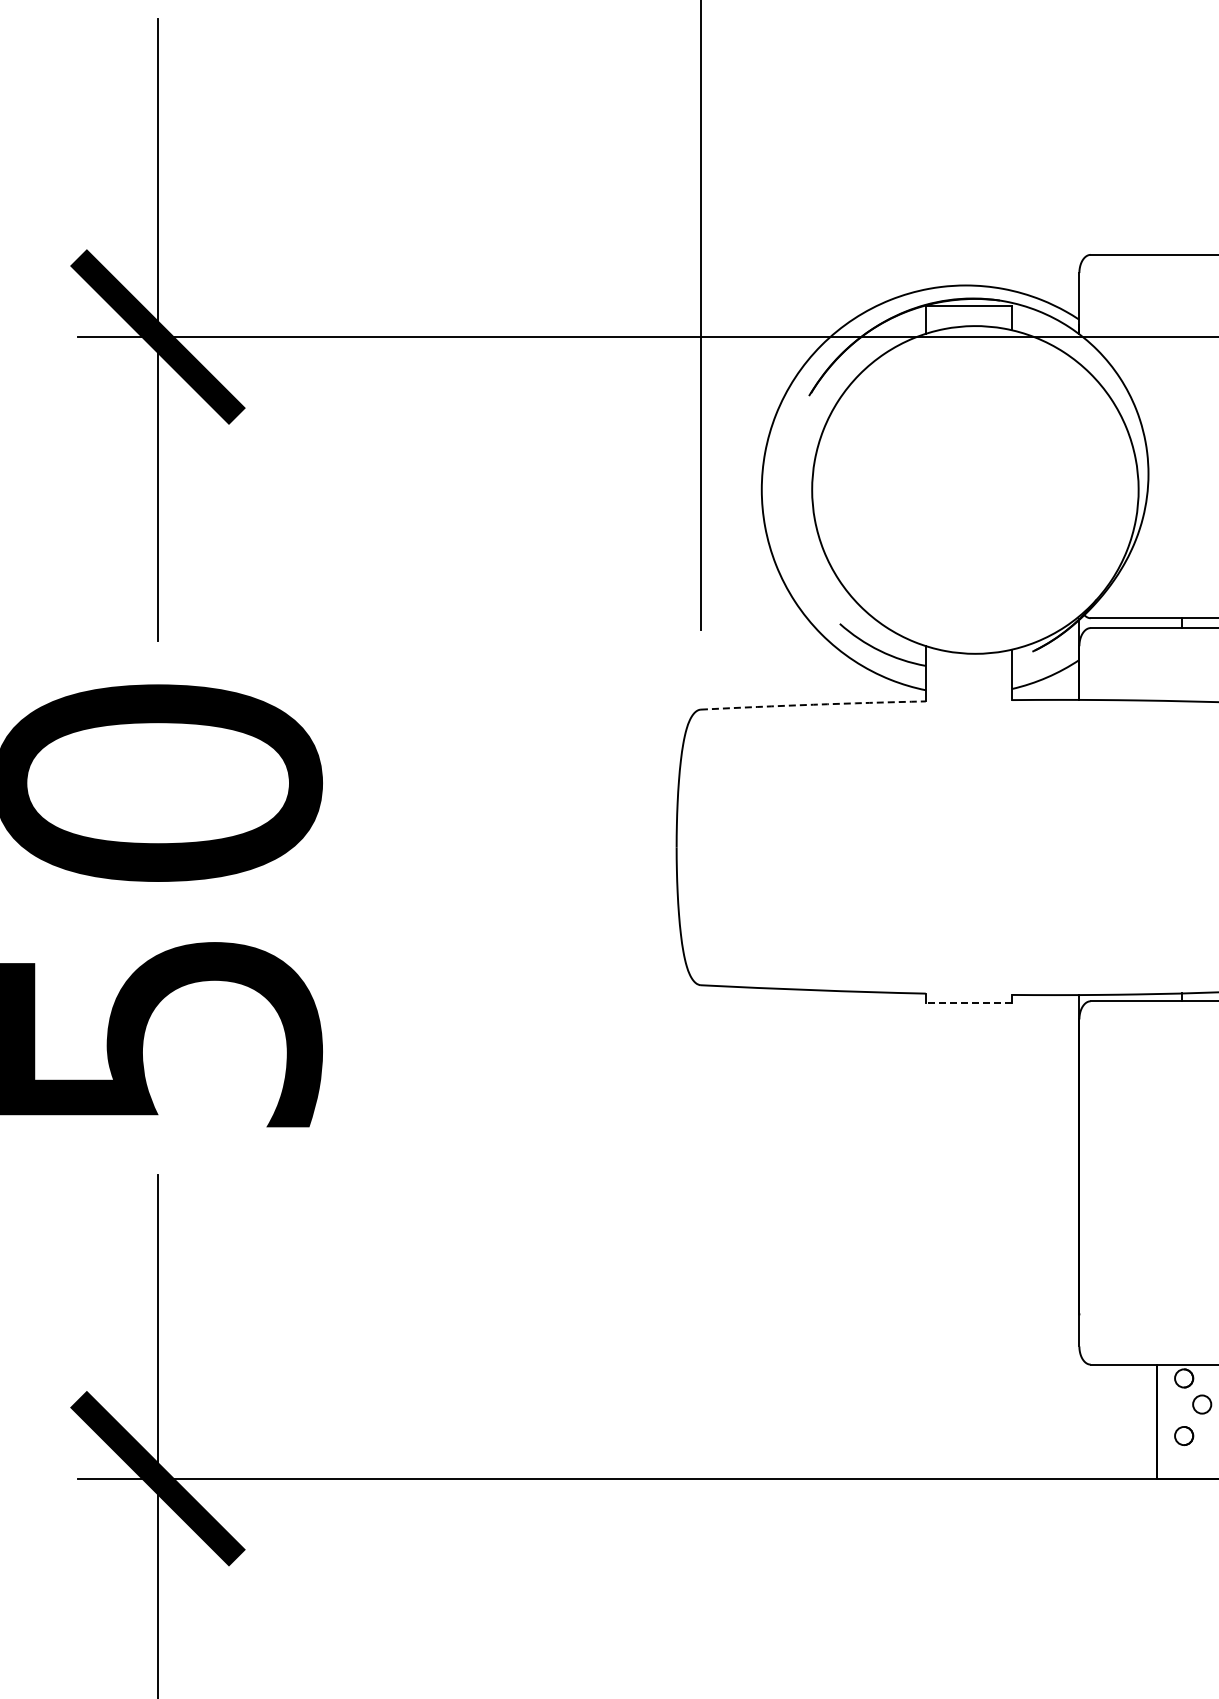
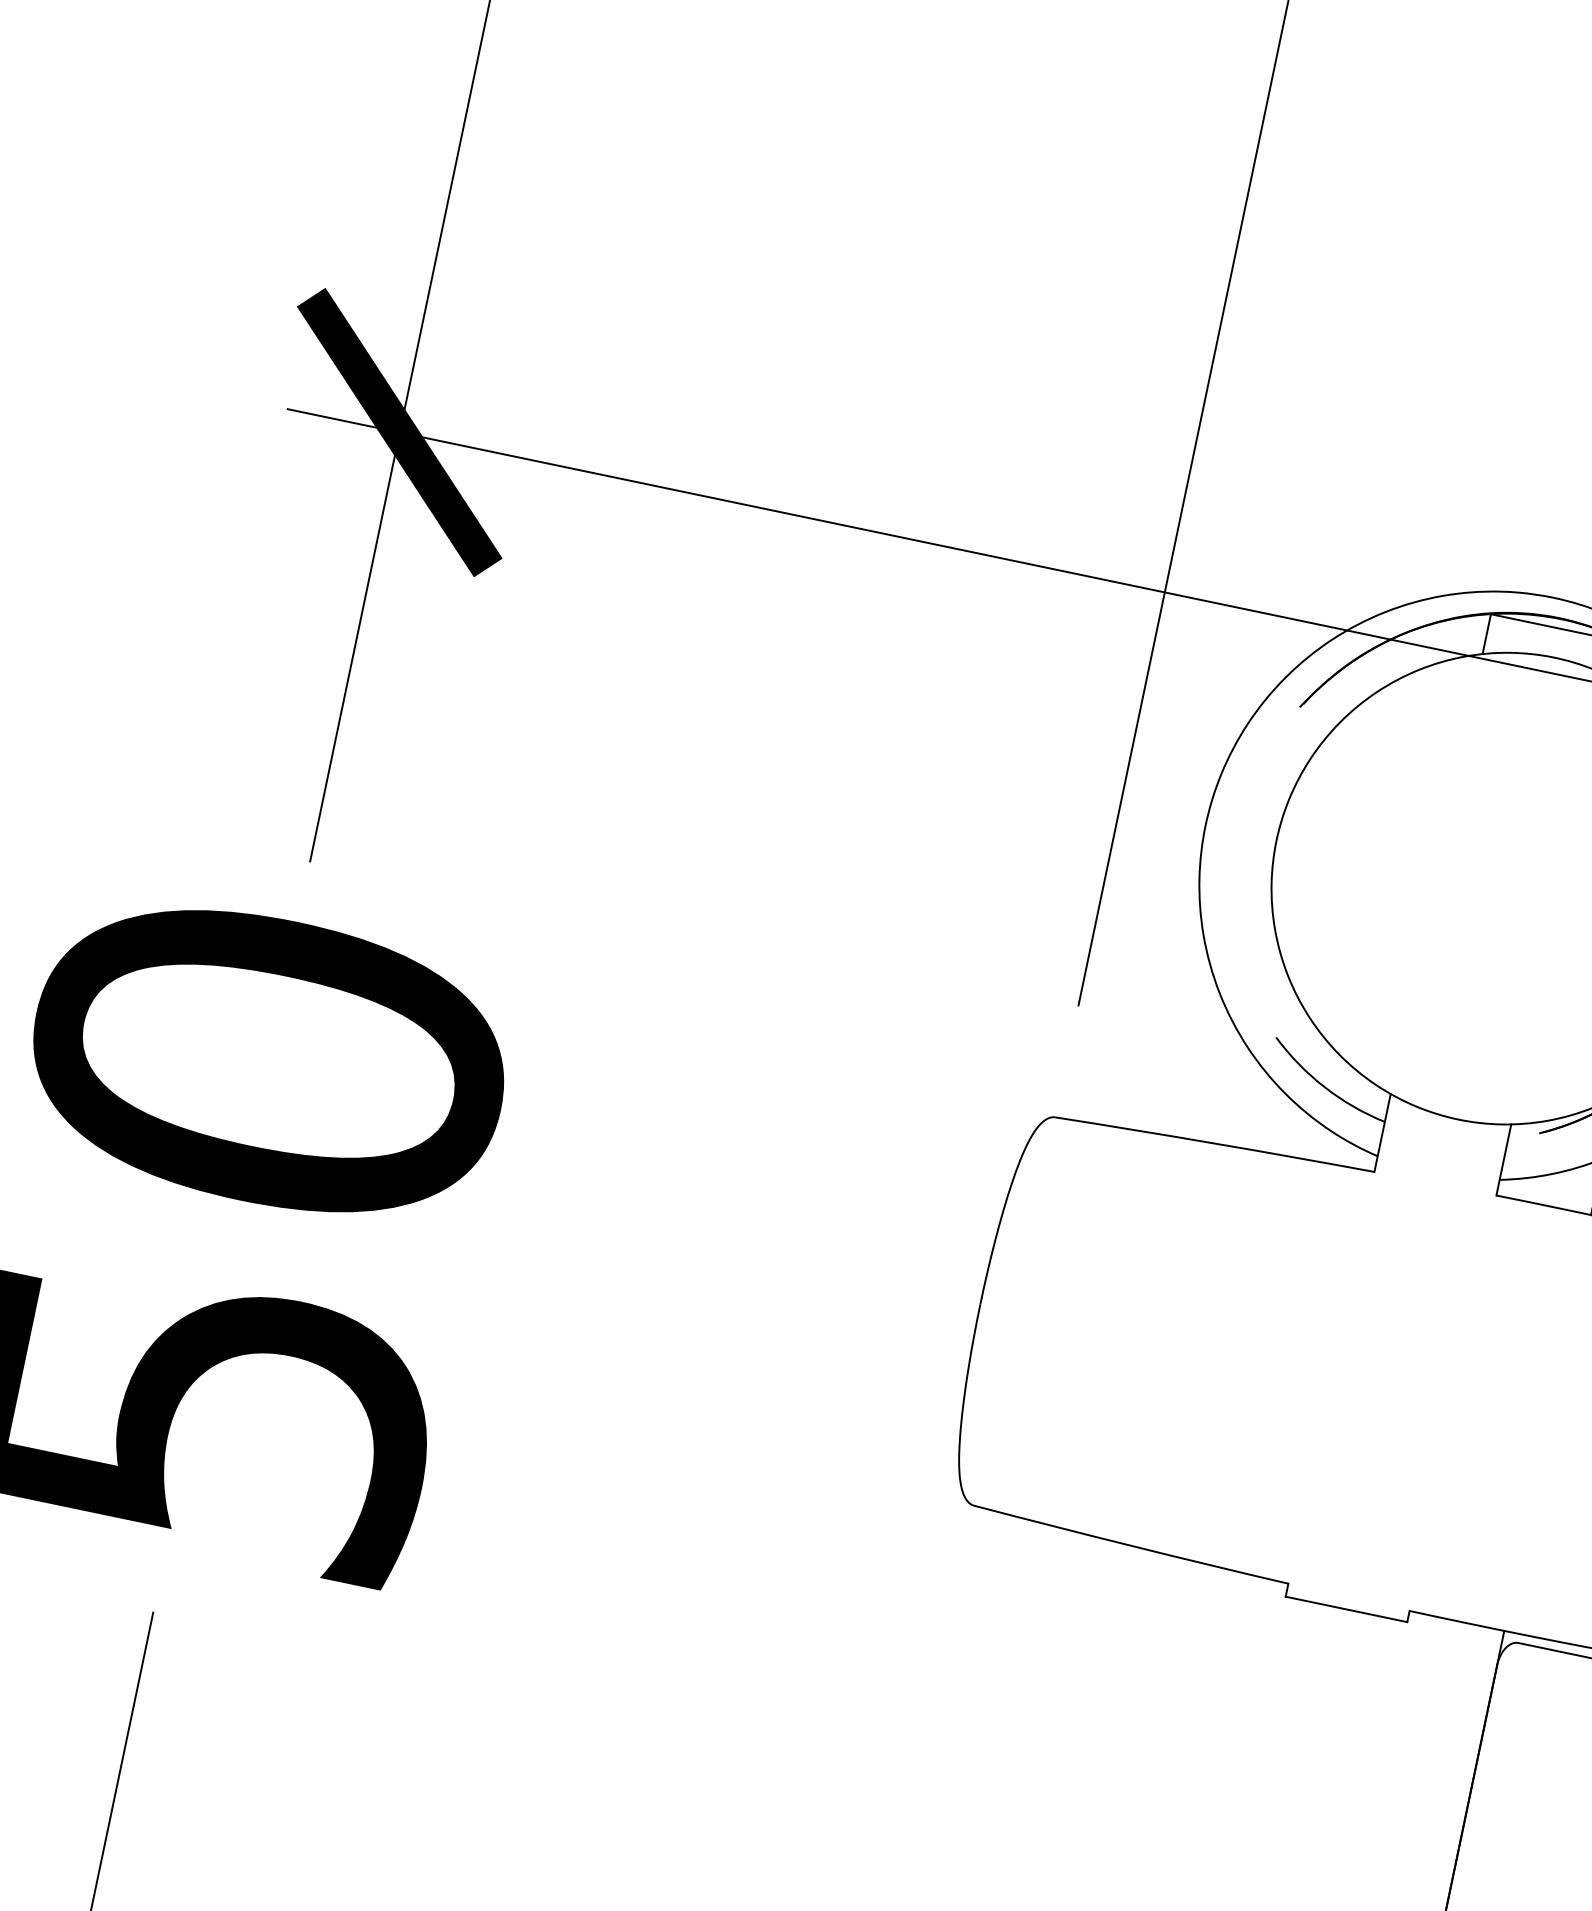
arc: (813, 704) -> (1215, 1143), dashed -> solid
line: (968, 1002) -> (1345, 1608), dashed -> solid

